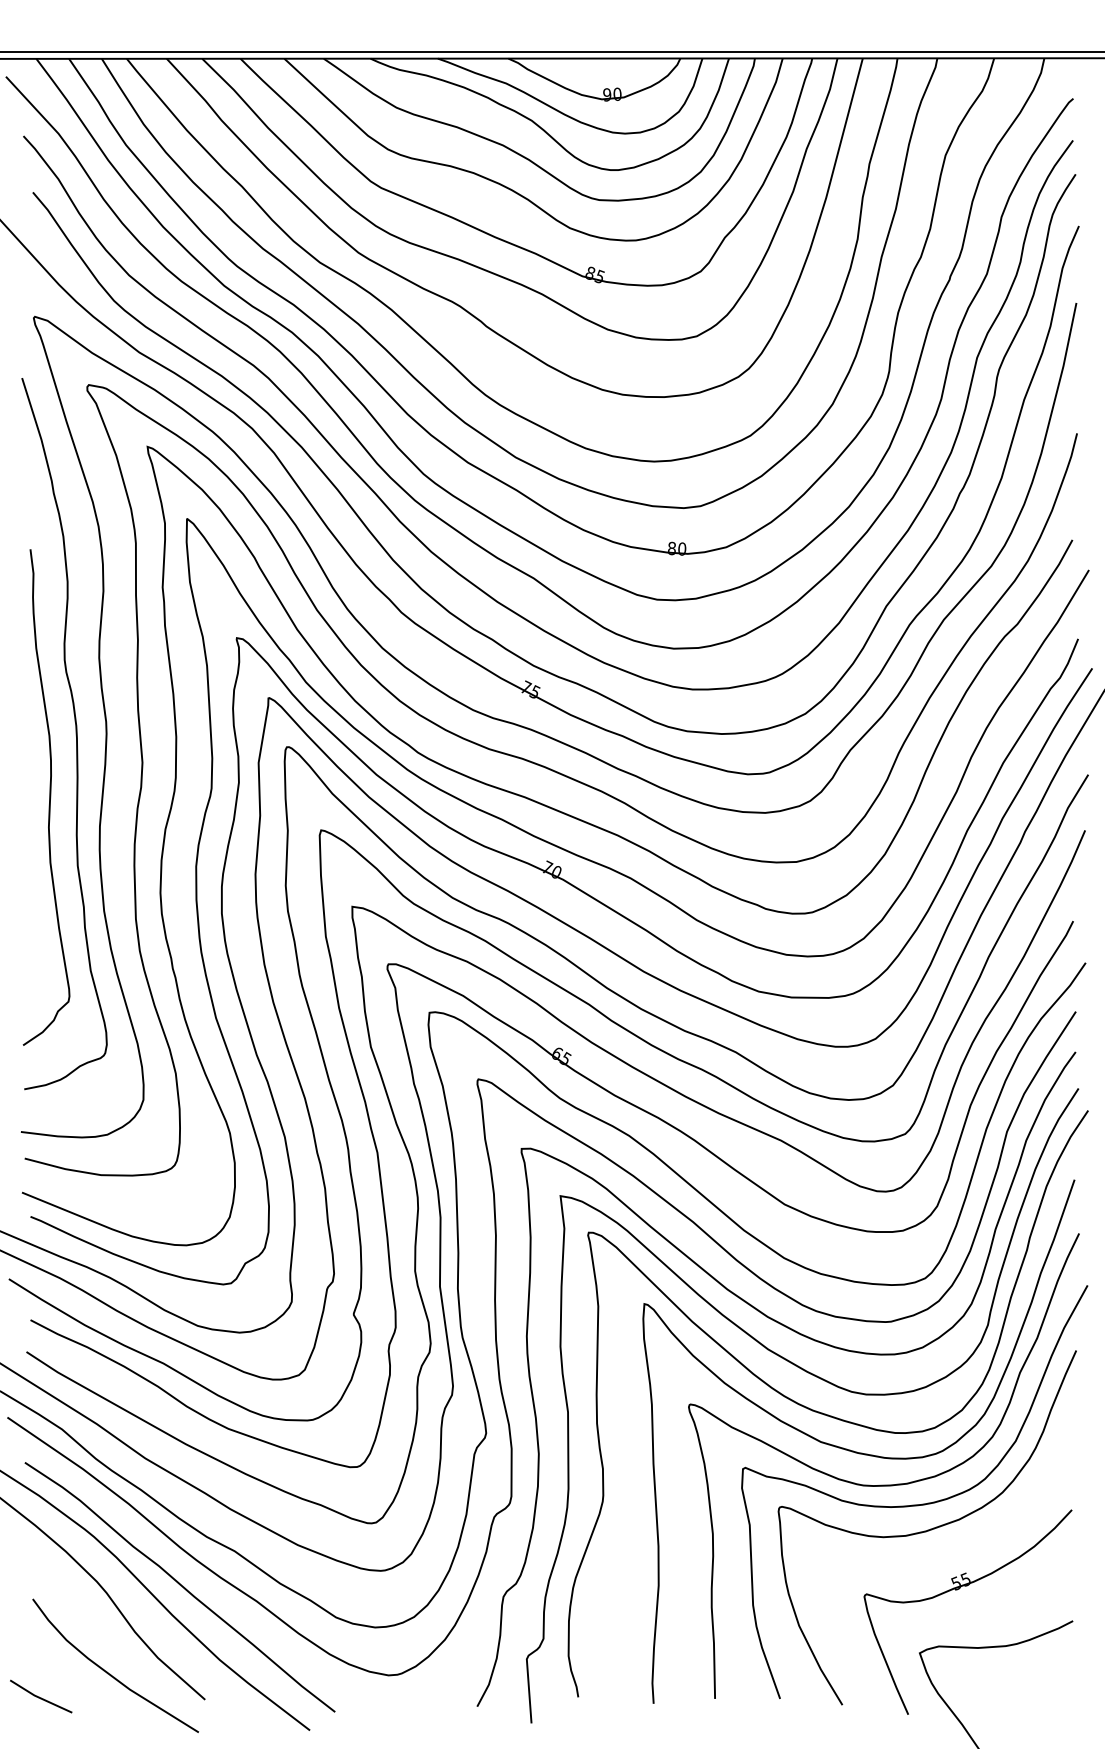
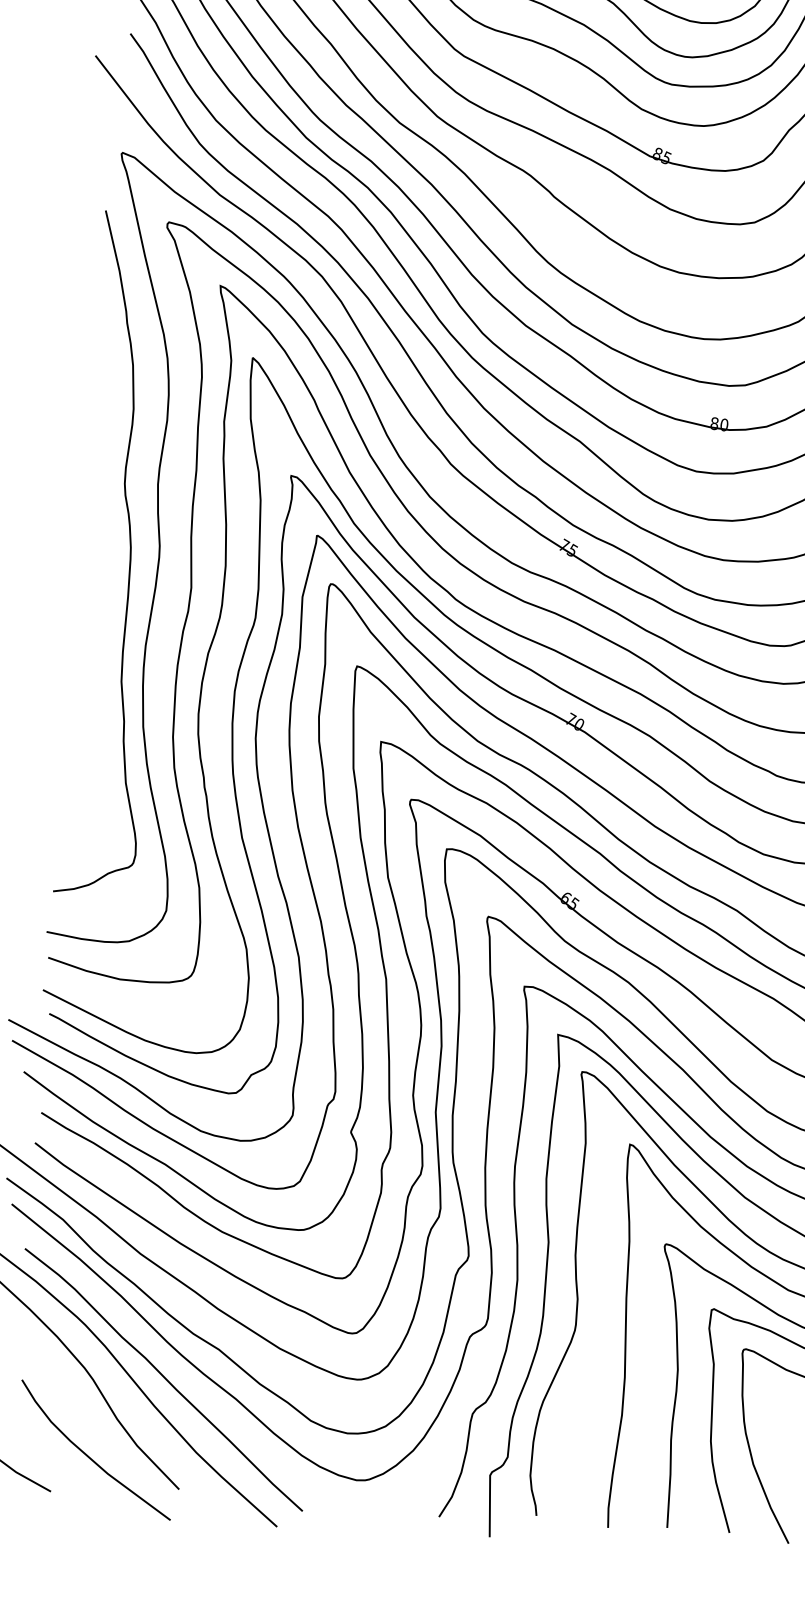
curve: (49, 797) -> (99, 614), removed

